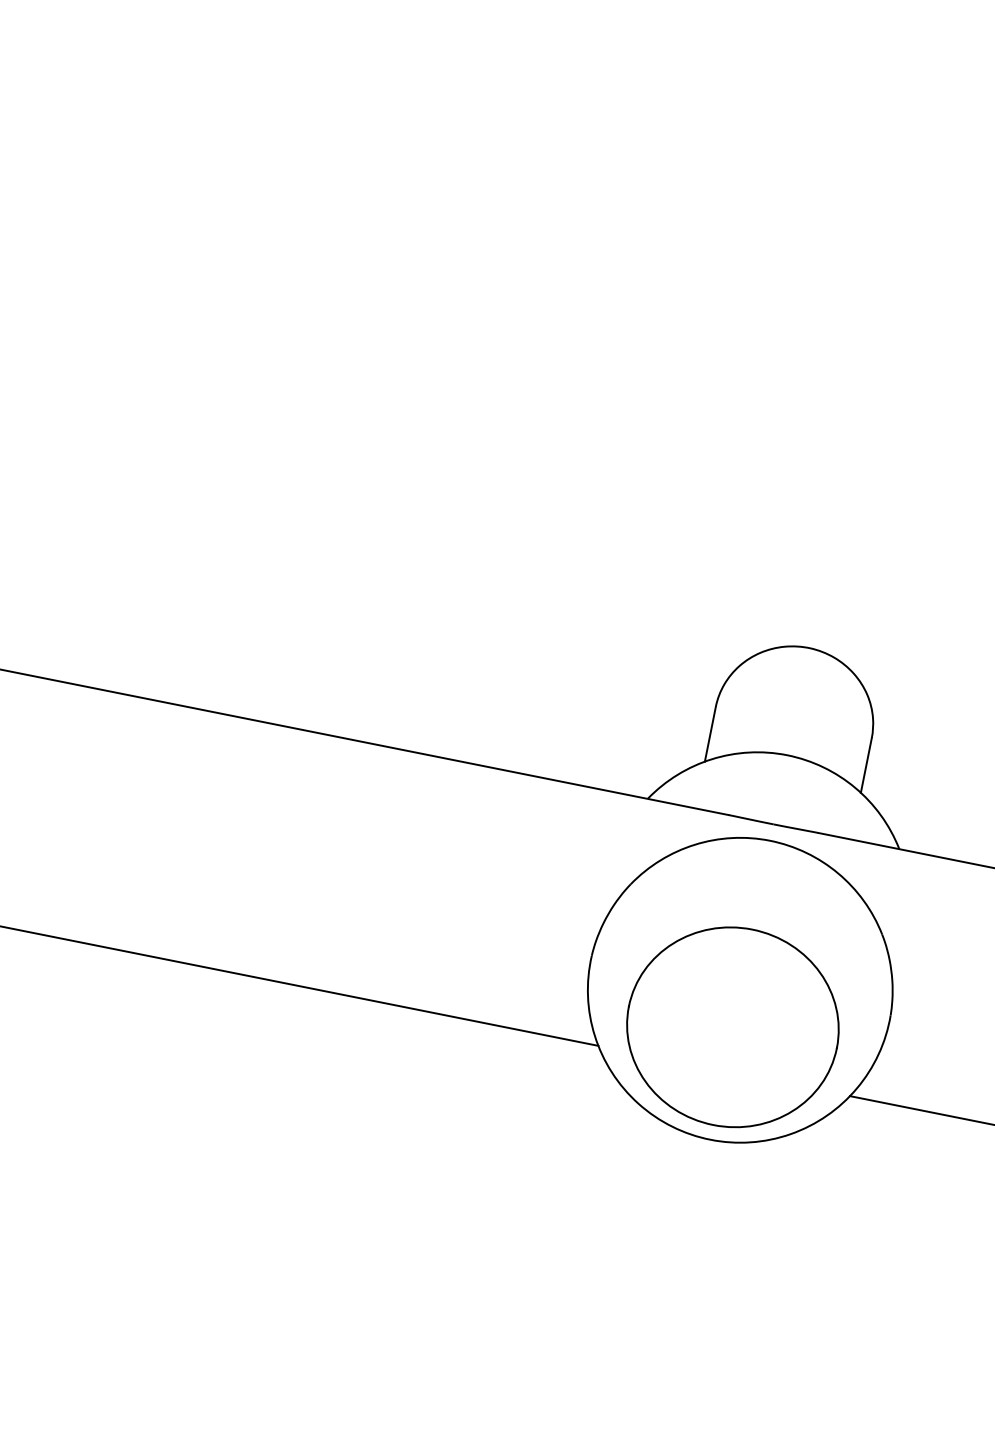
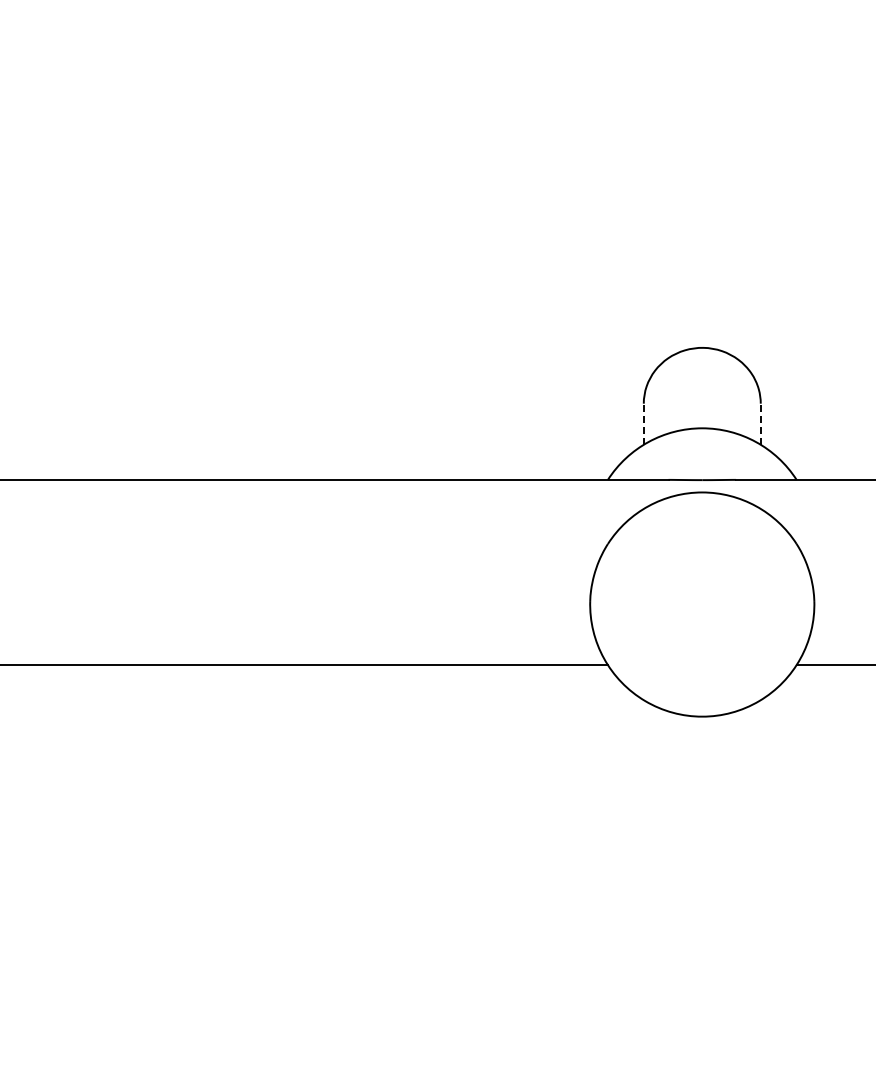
line: (709, 734) -> (643, 424), solid -> dashed
line: (865, 765) -> (760, 424), solid -> dashed
part: (733, 1027) -> (702, 632), removed

